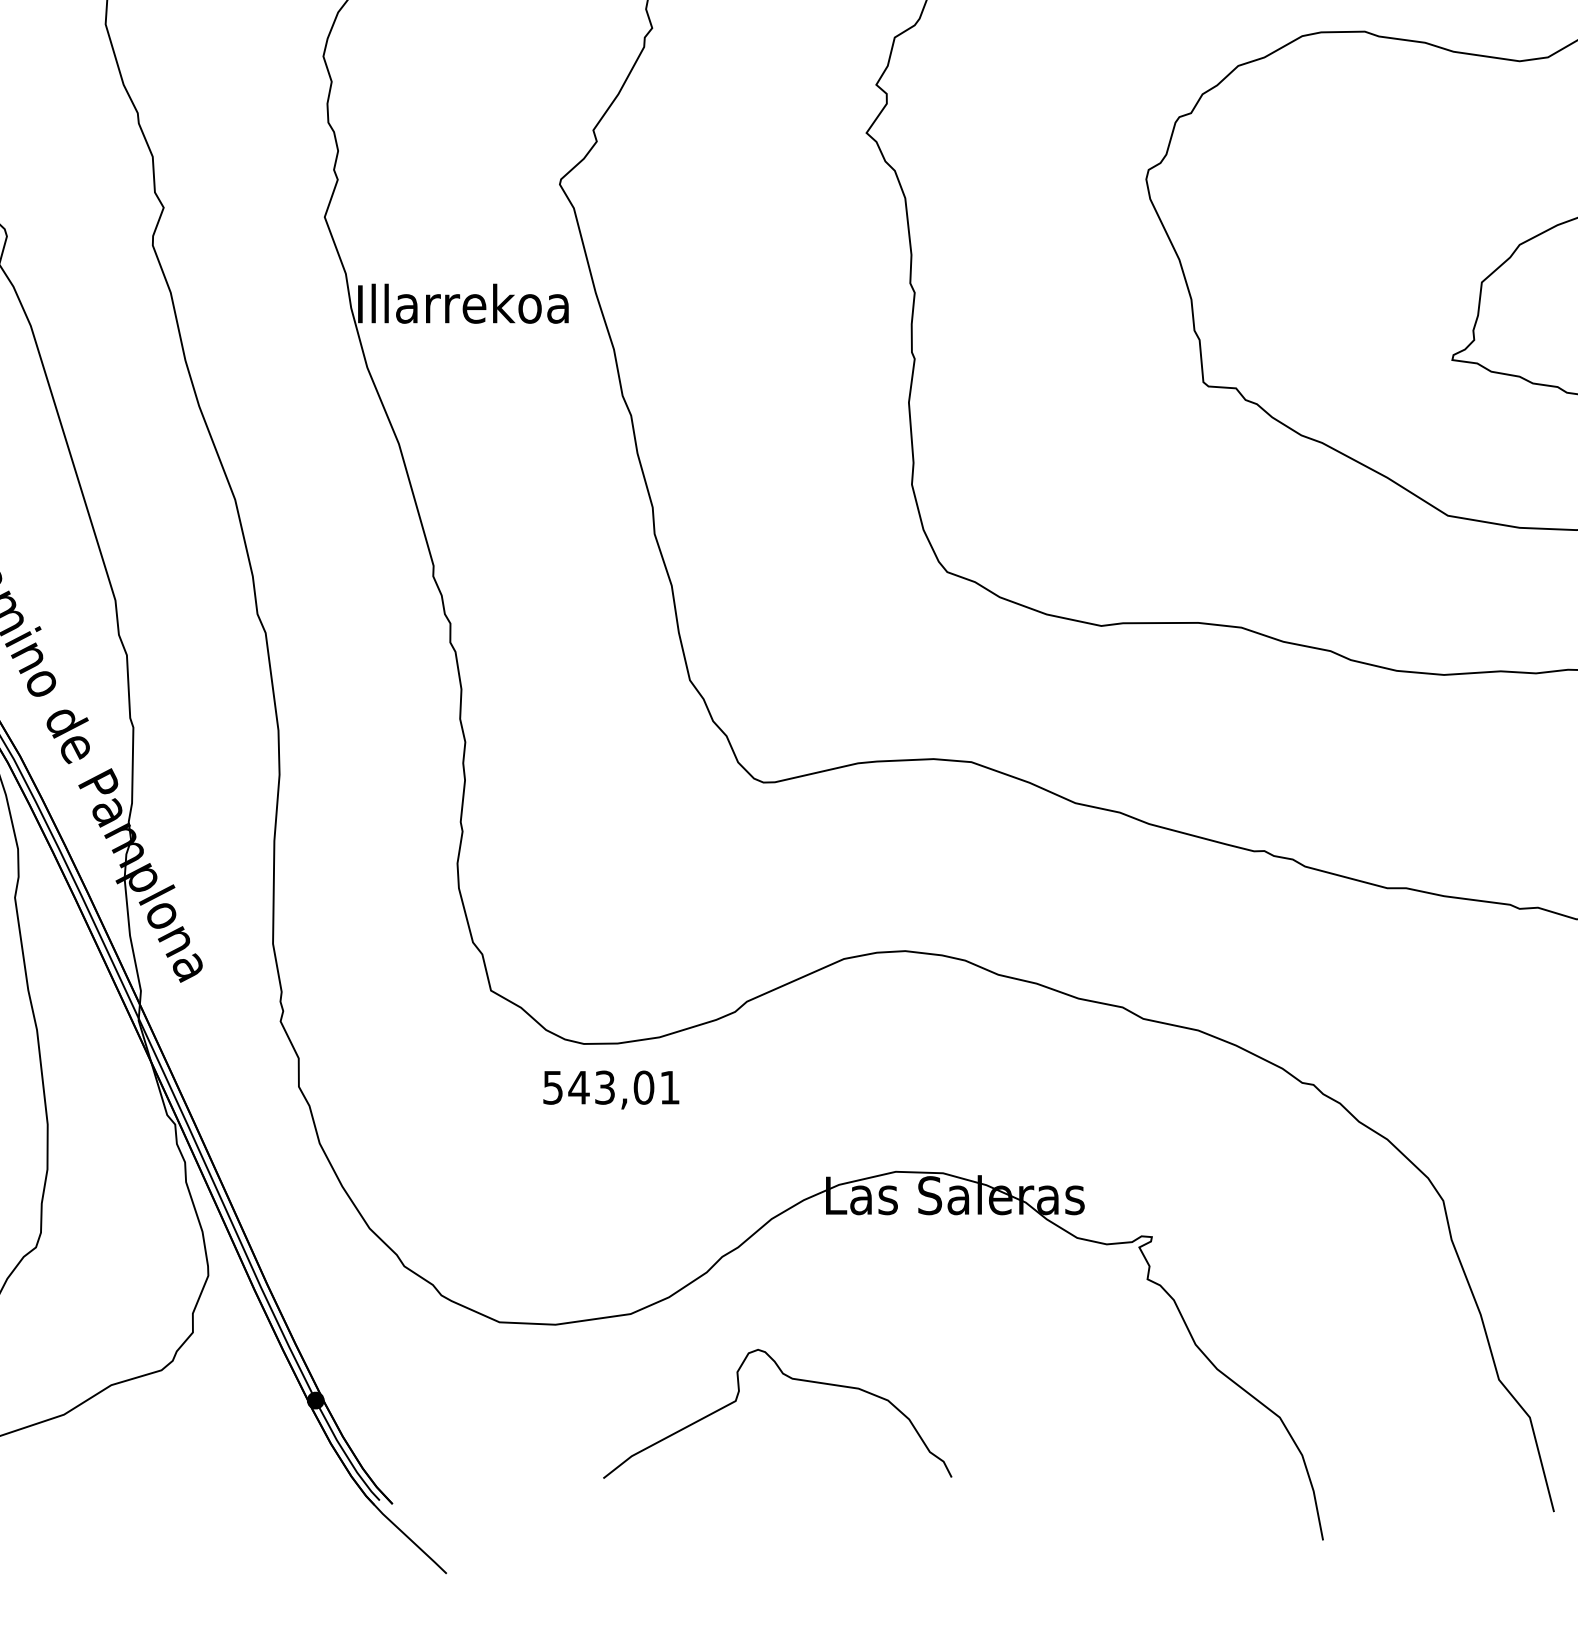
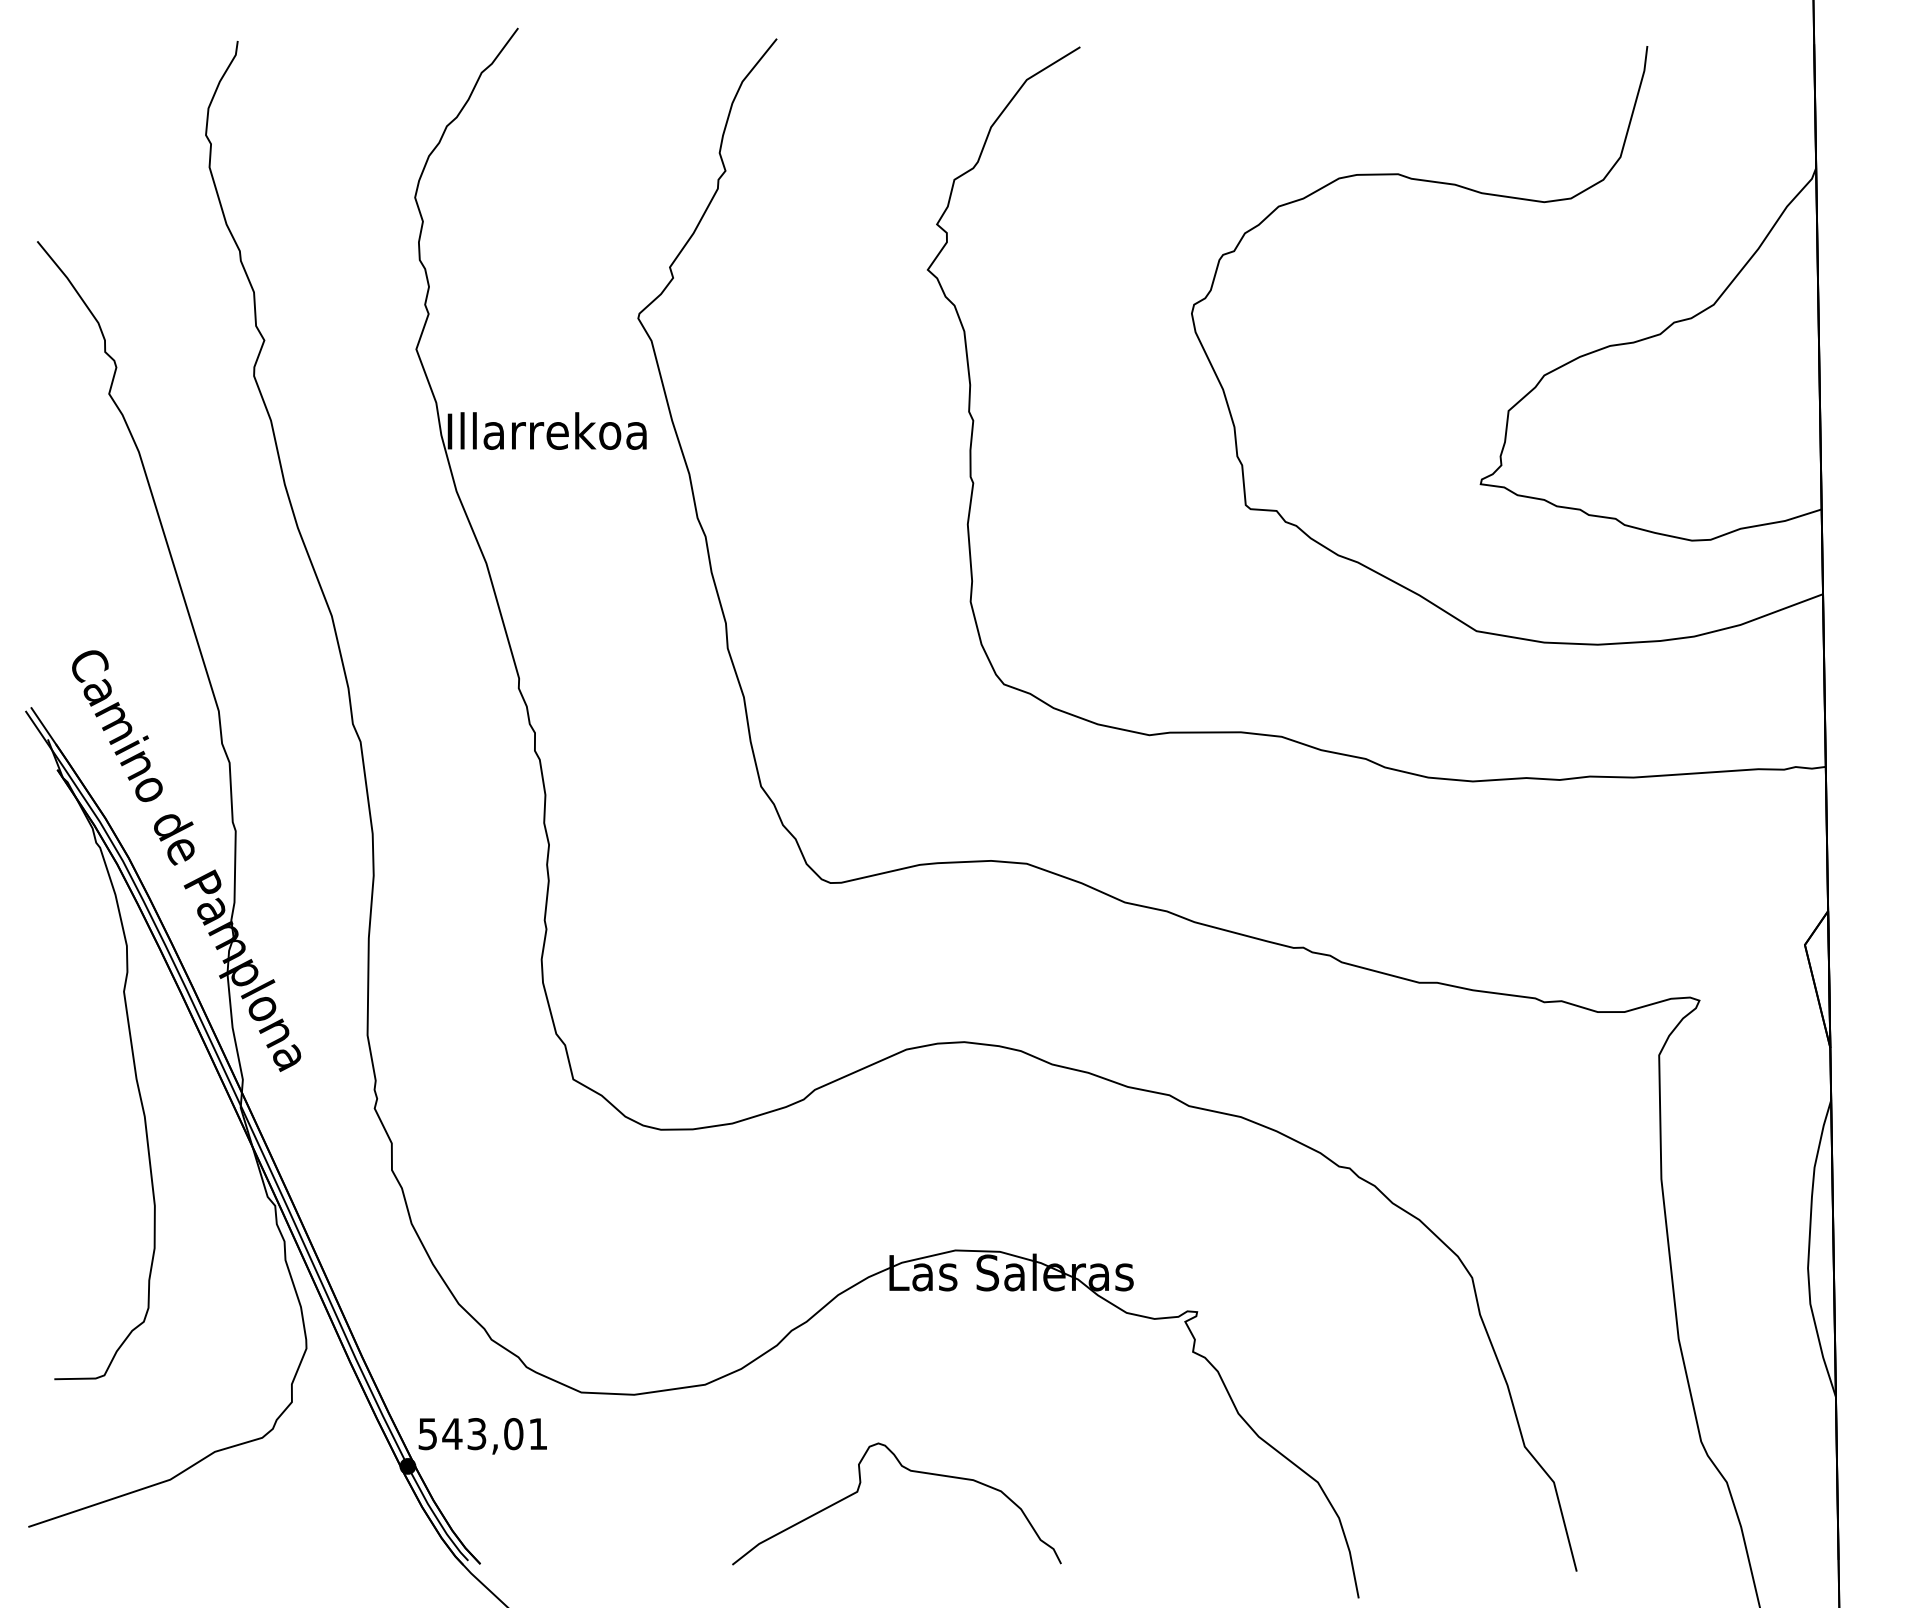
text: (610, 1090) -> (482, 1436), moved
curve: (791, 1379) -> (909, 1471), moved

